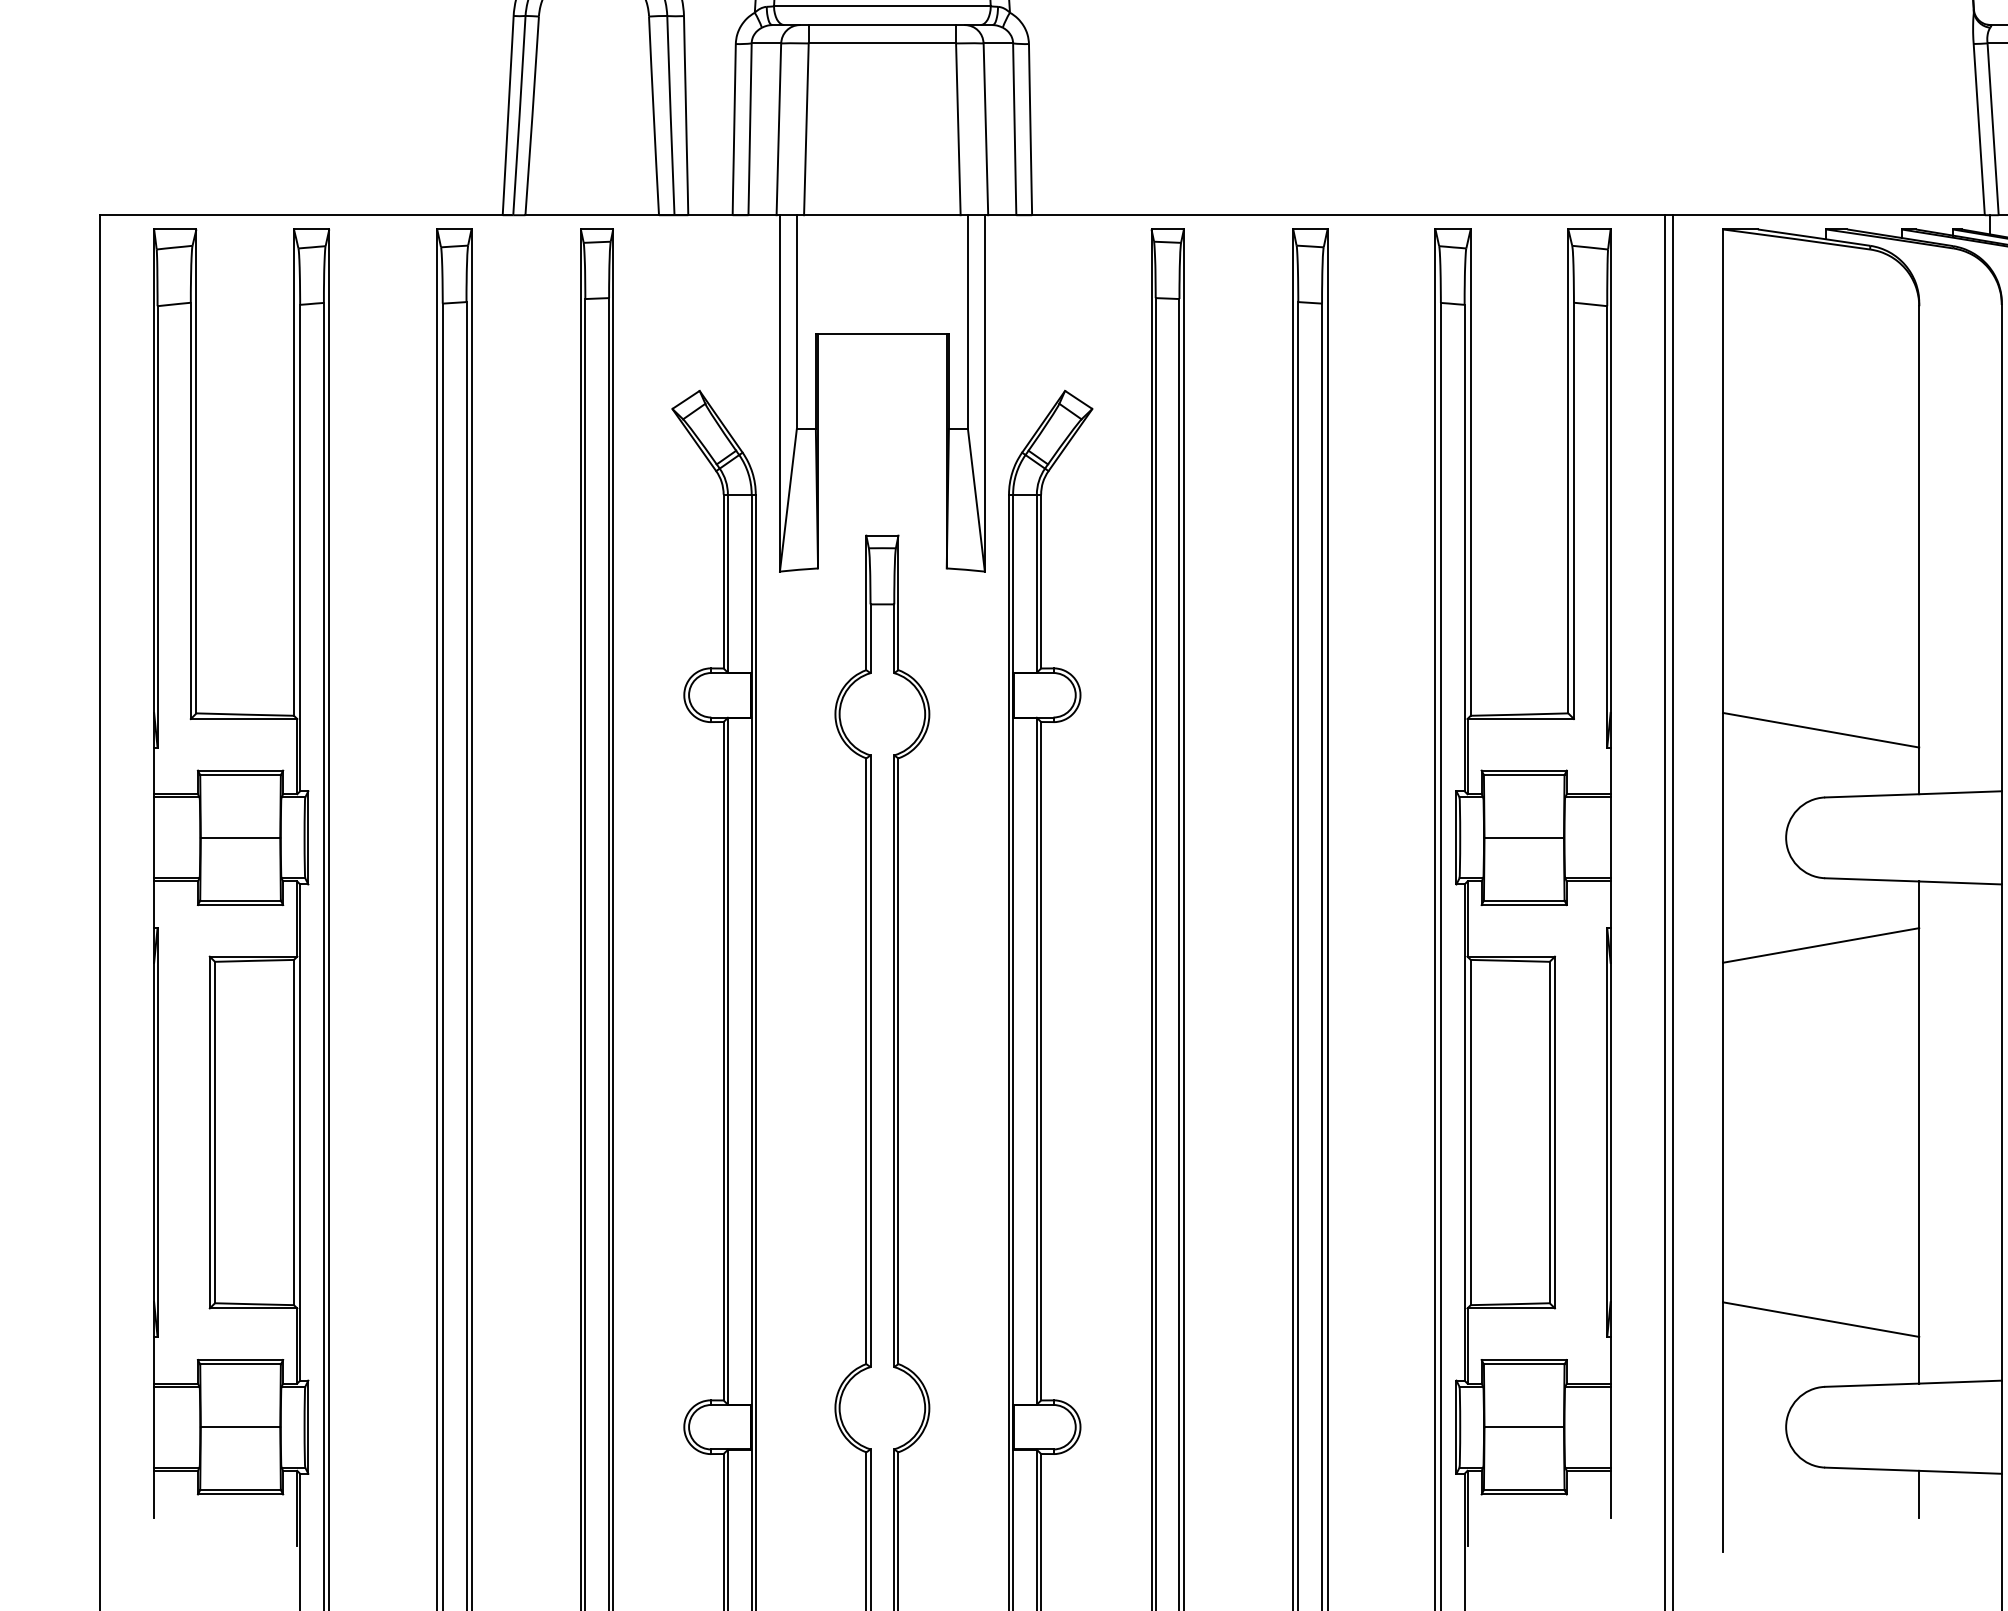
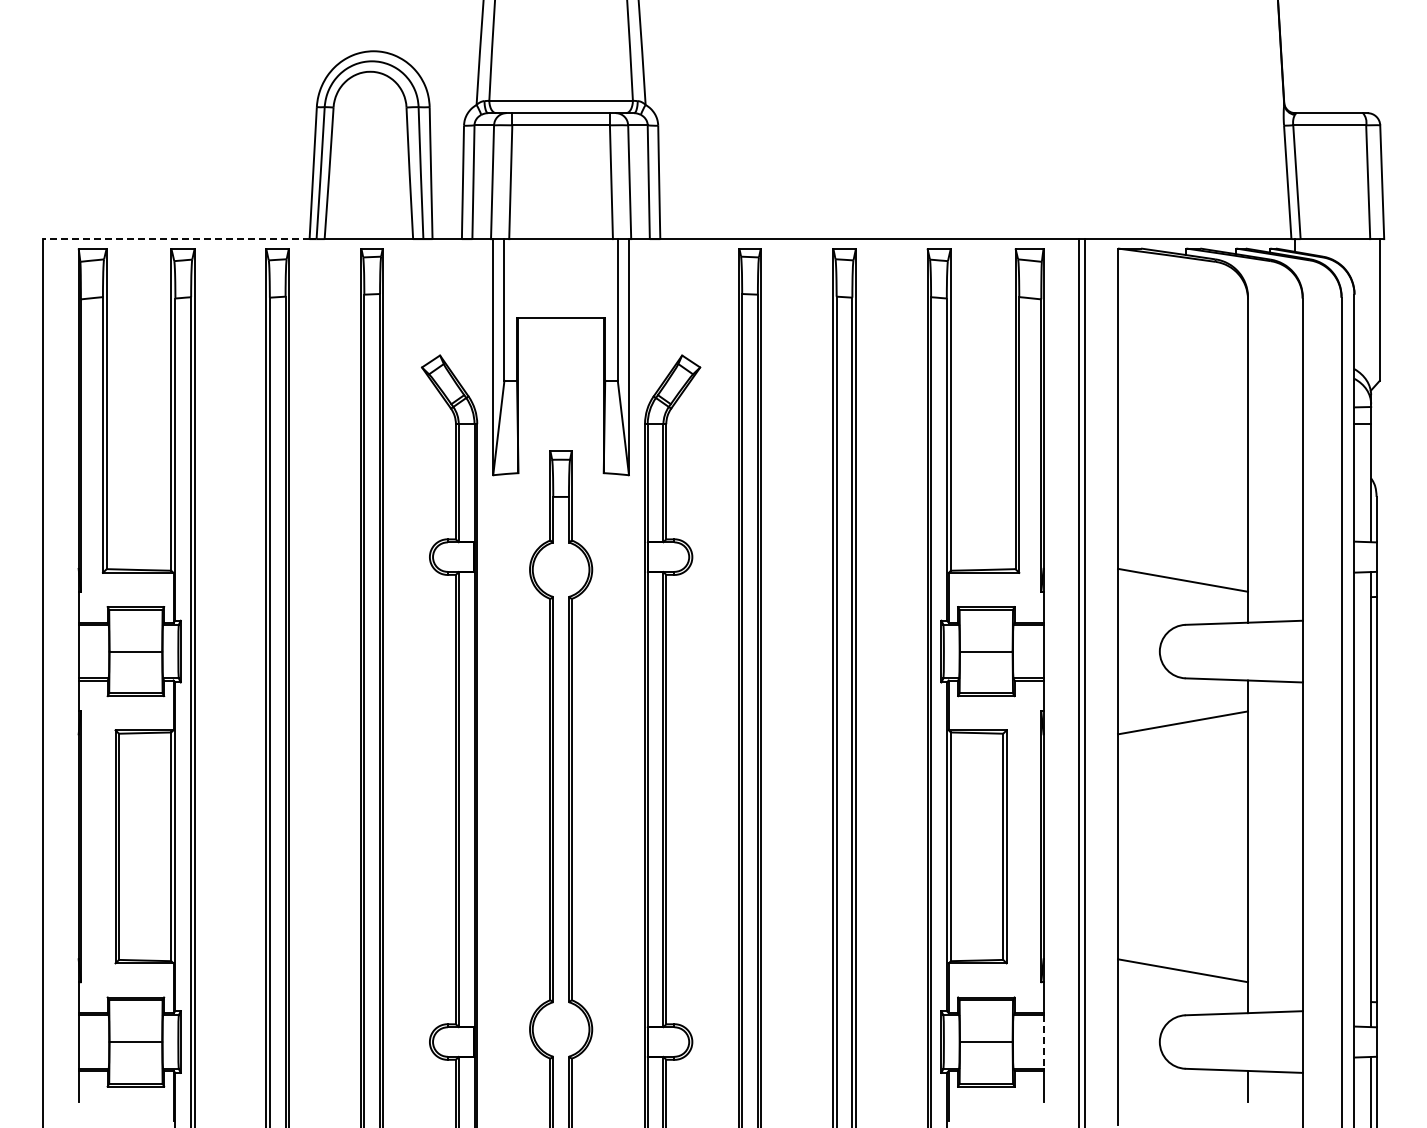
line: (300, 215) -> (175, 239), solid -> dashed
line: (1610, 1427) -> (1043, 1042), solid -> dashed

